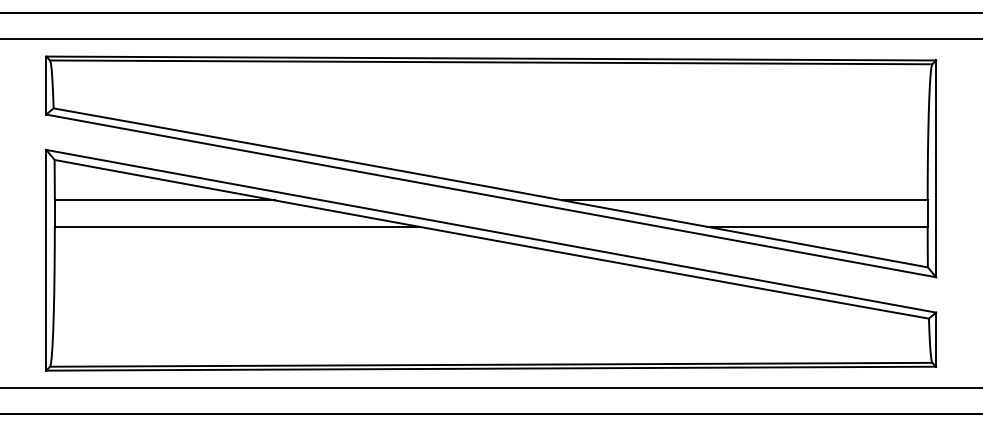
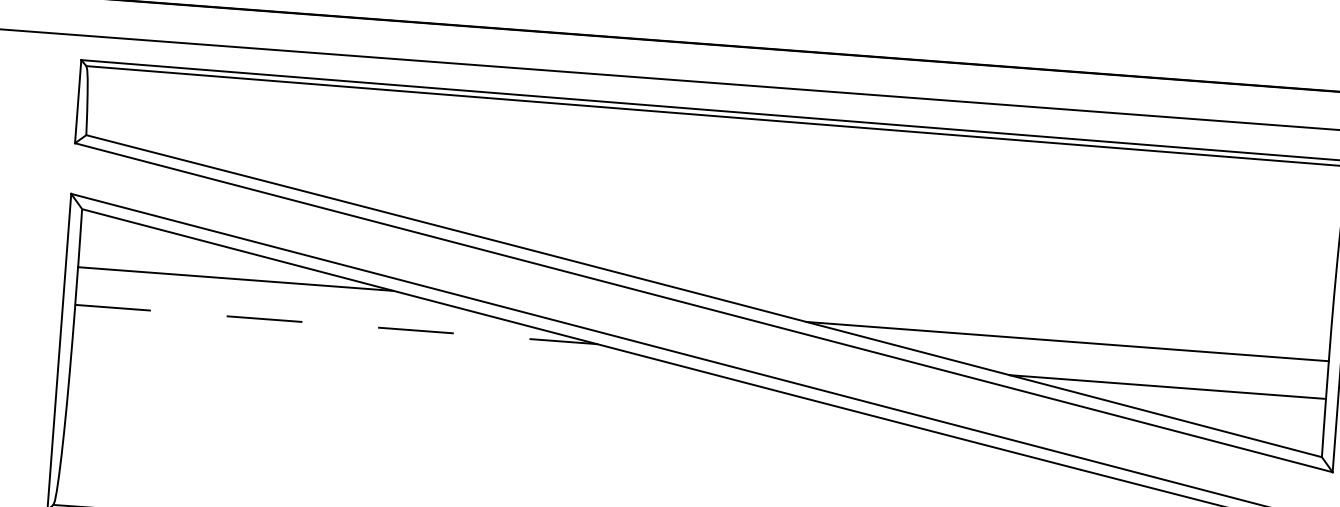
line: (237, 226) -> (337, 324), solid -> dashed

